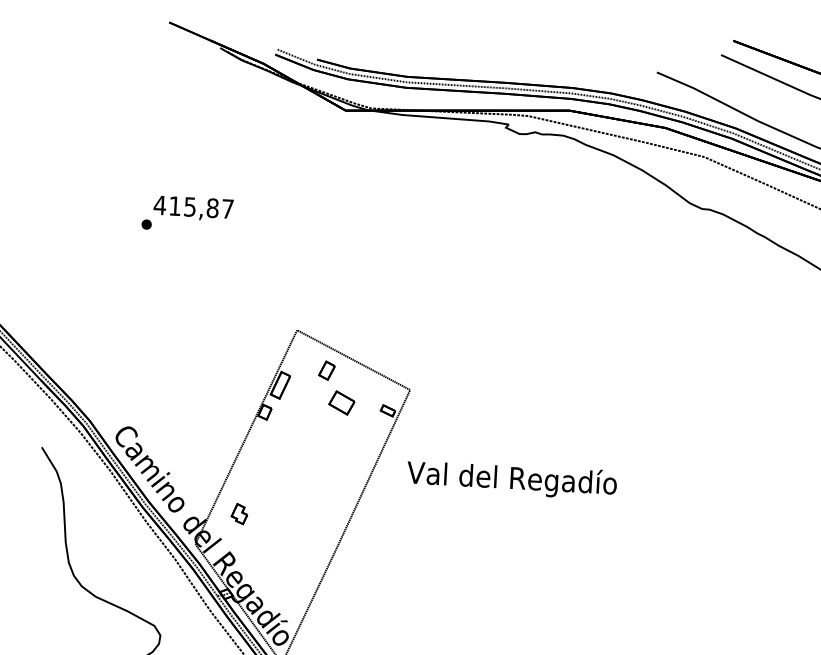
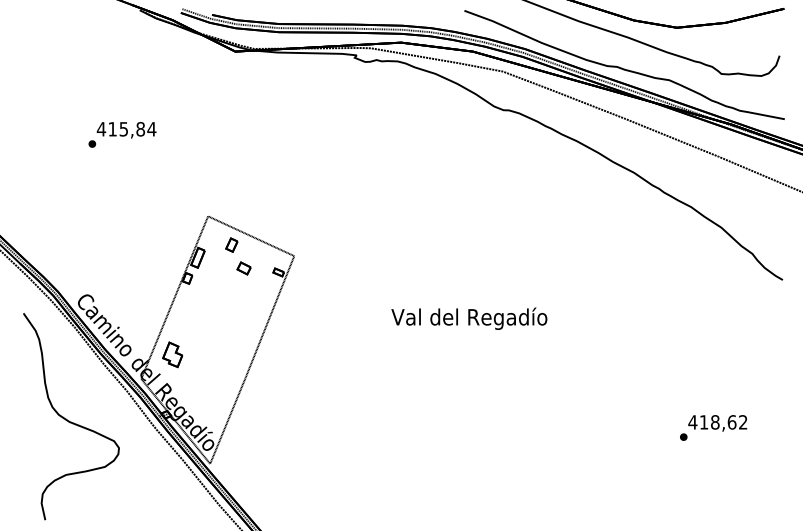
text: (227, 209) -> (151, 129), 415,87 -> 415,84
part: (340, 402) -> (243, 268), size x0.71
text: (512, 479) -> (469, 318), moved
part: (239, 513) -> (172, 354), size x1.67

